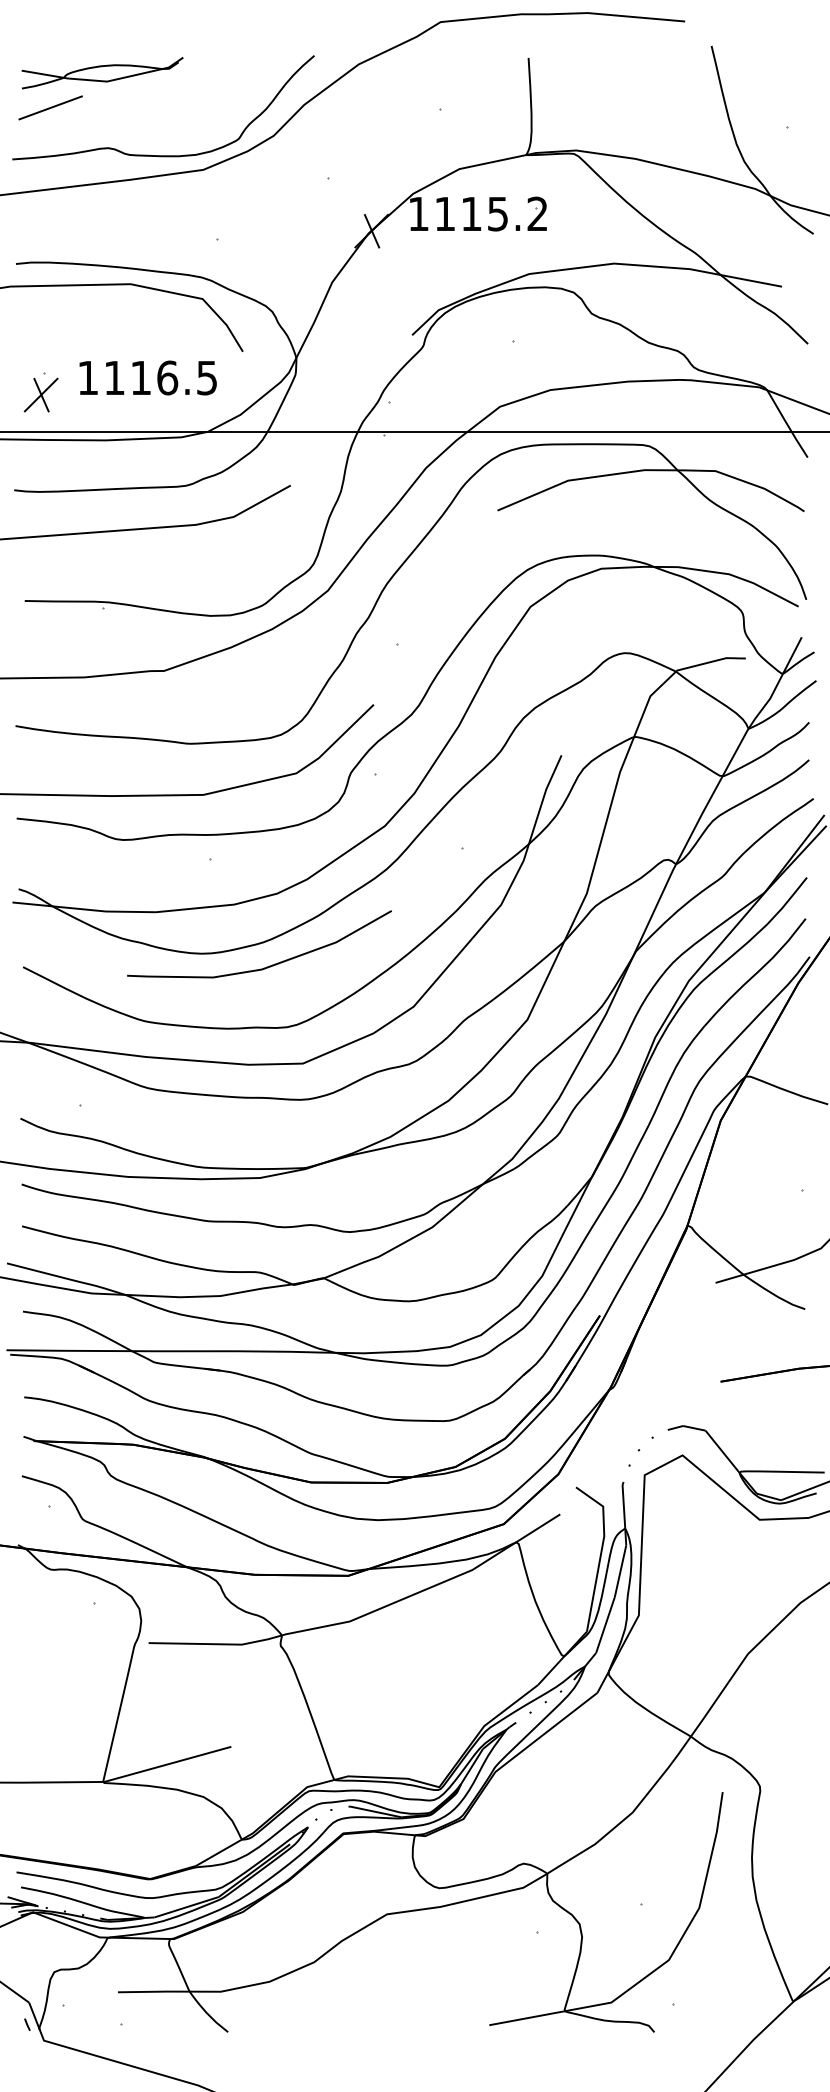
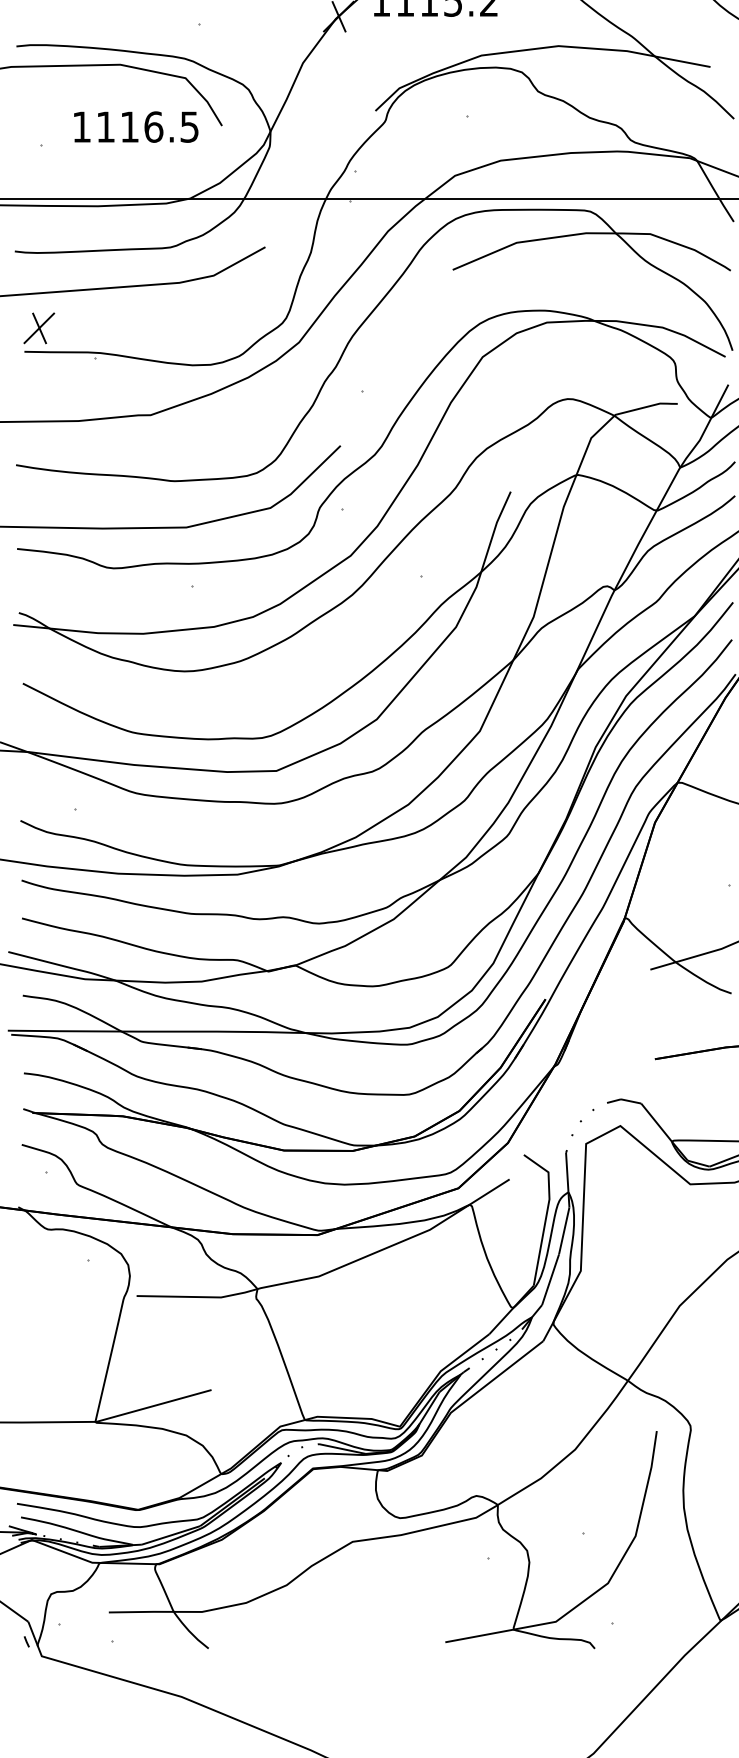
text: (147, 377) -> (135, 126), moved
part: (40, 394) -> (38, 327), moved
curve: (266, 966) -> (243, 682), removed

